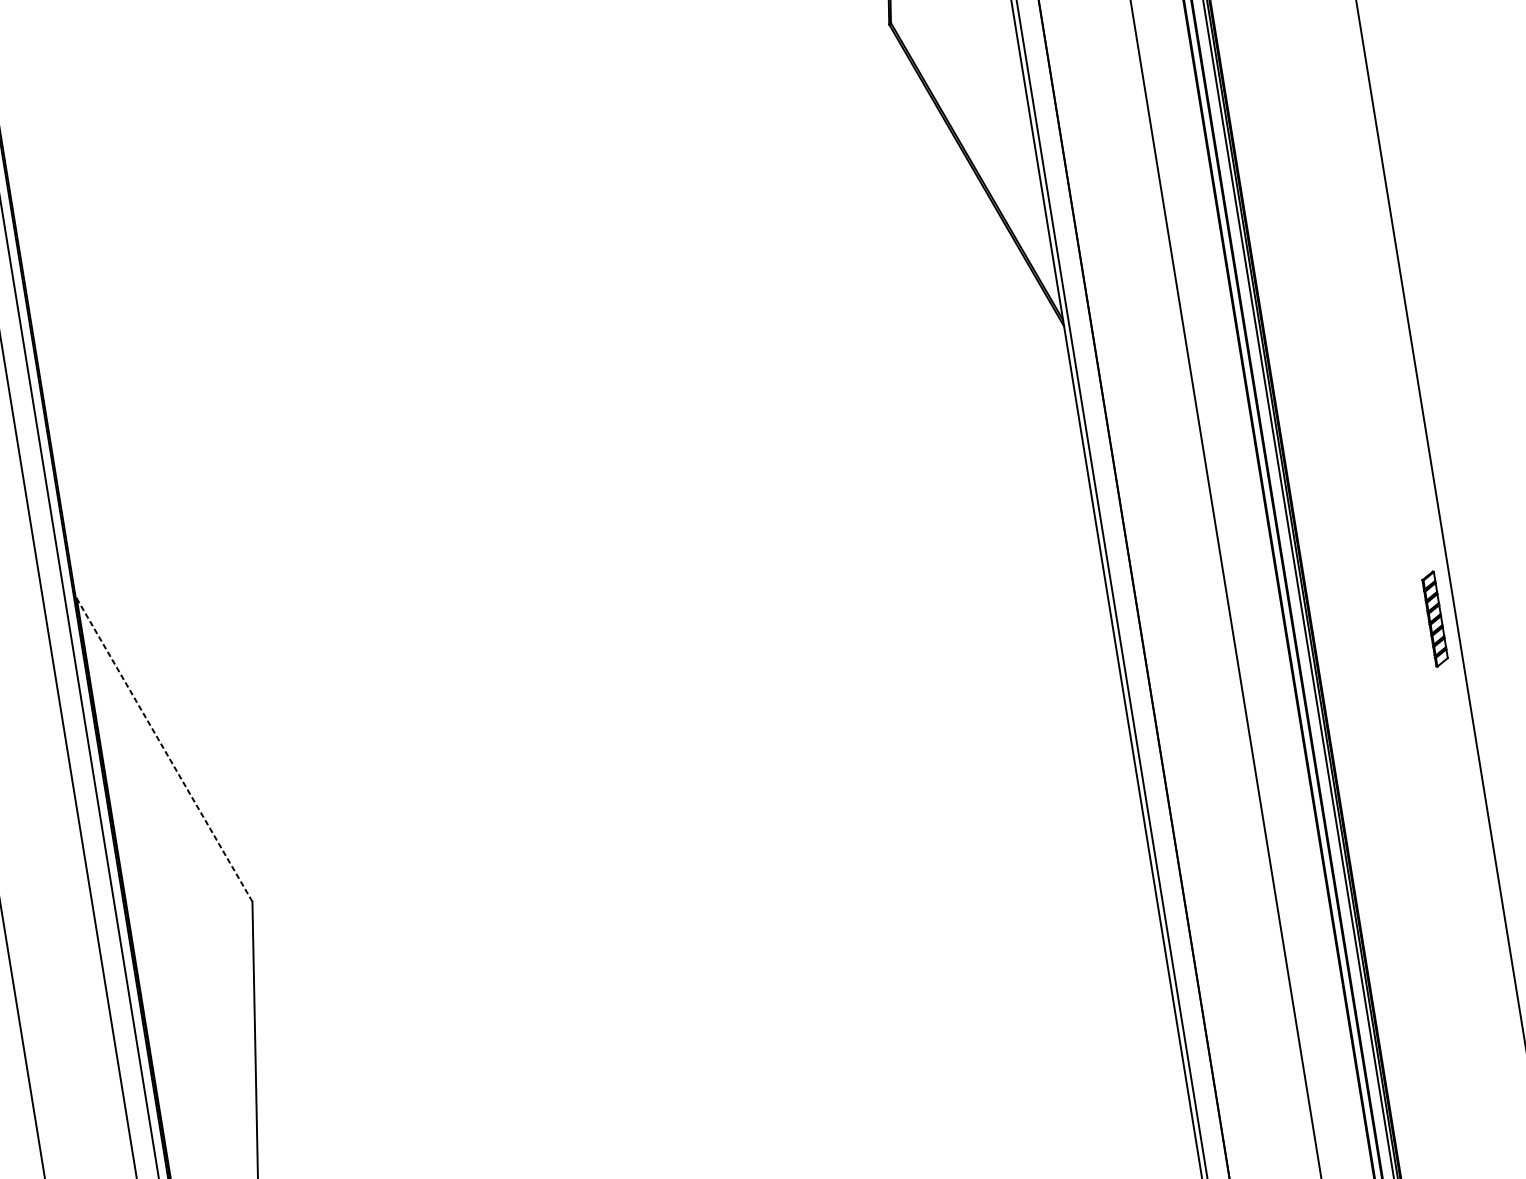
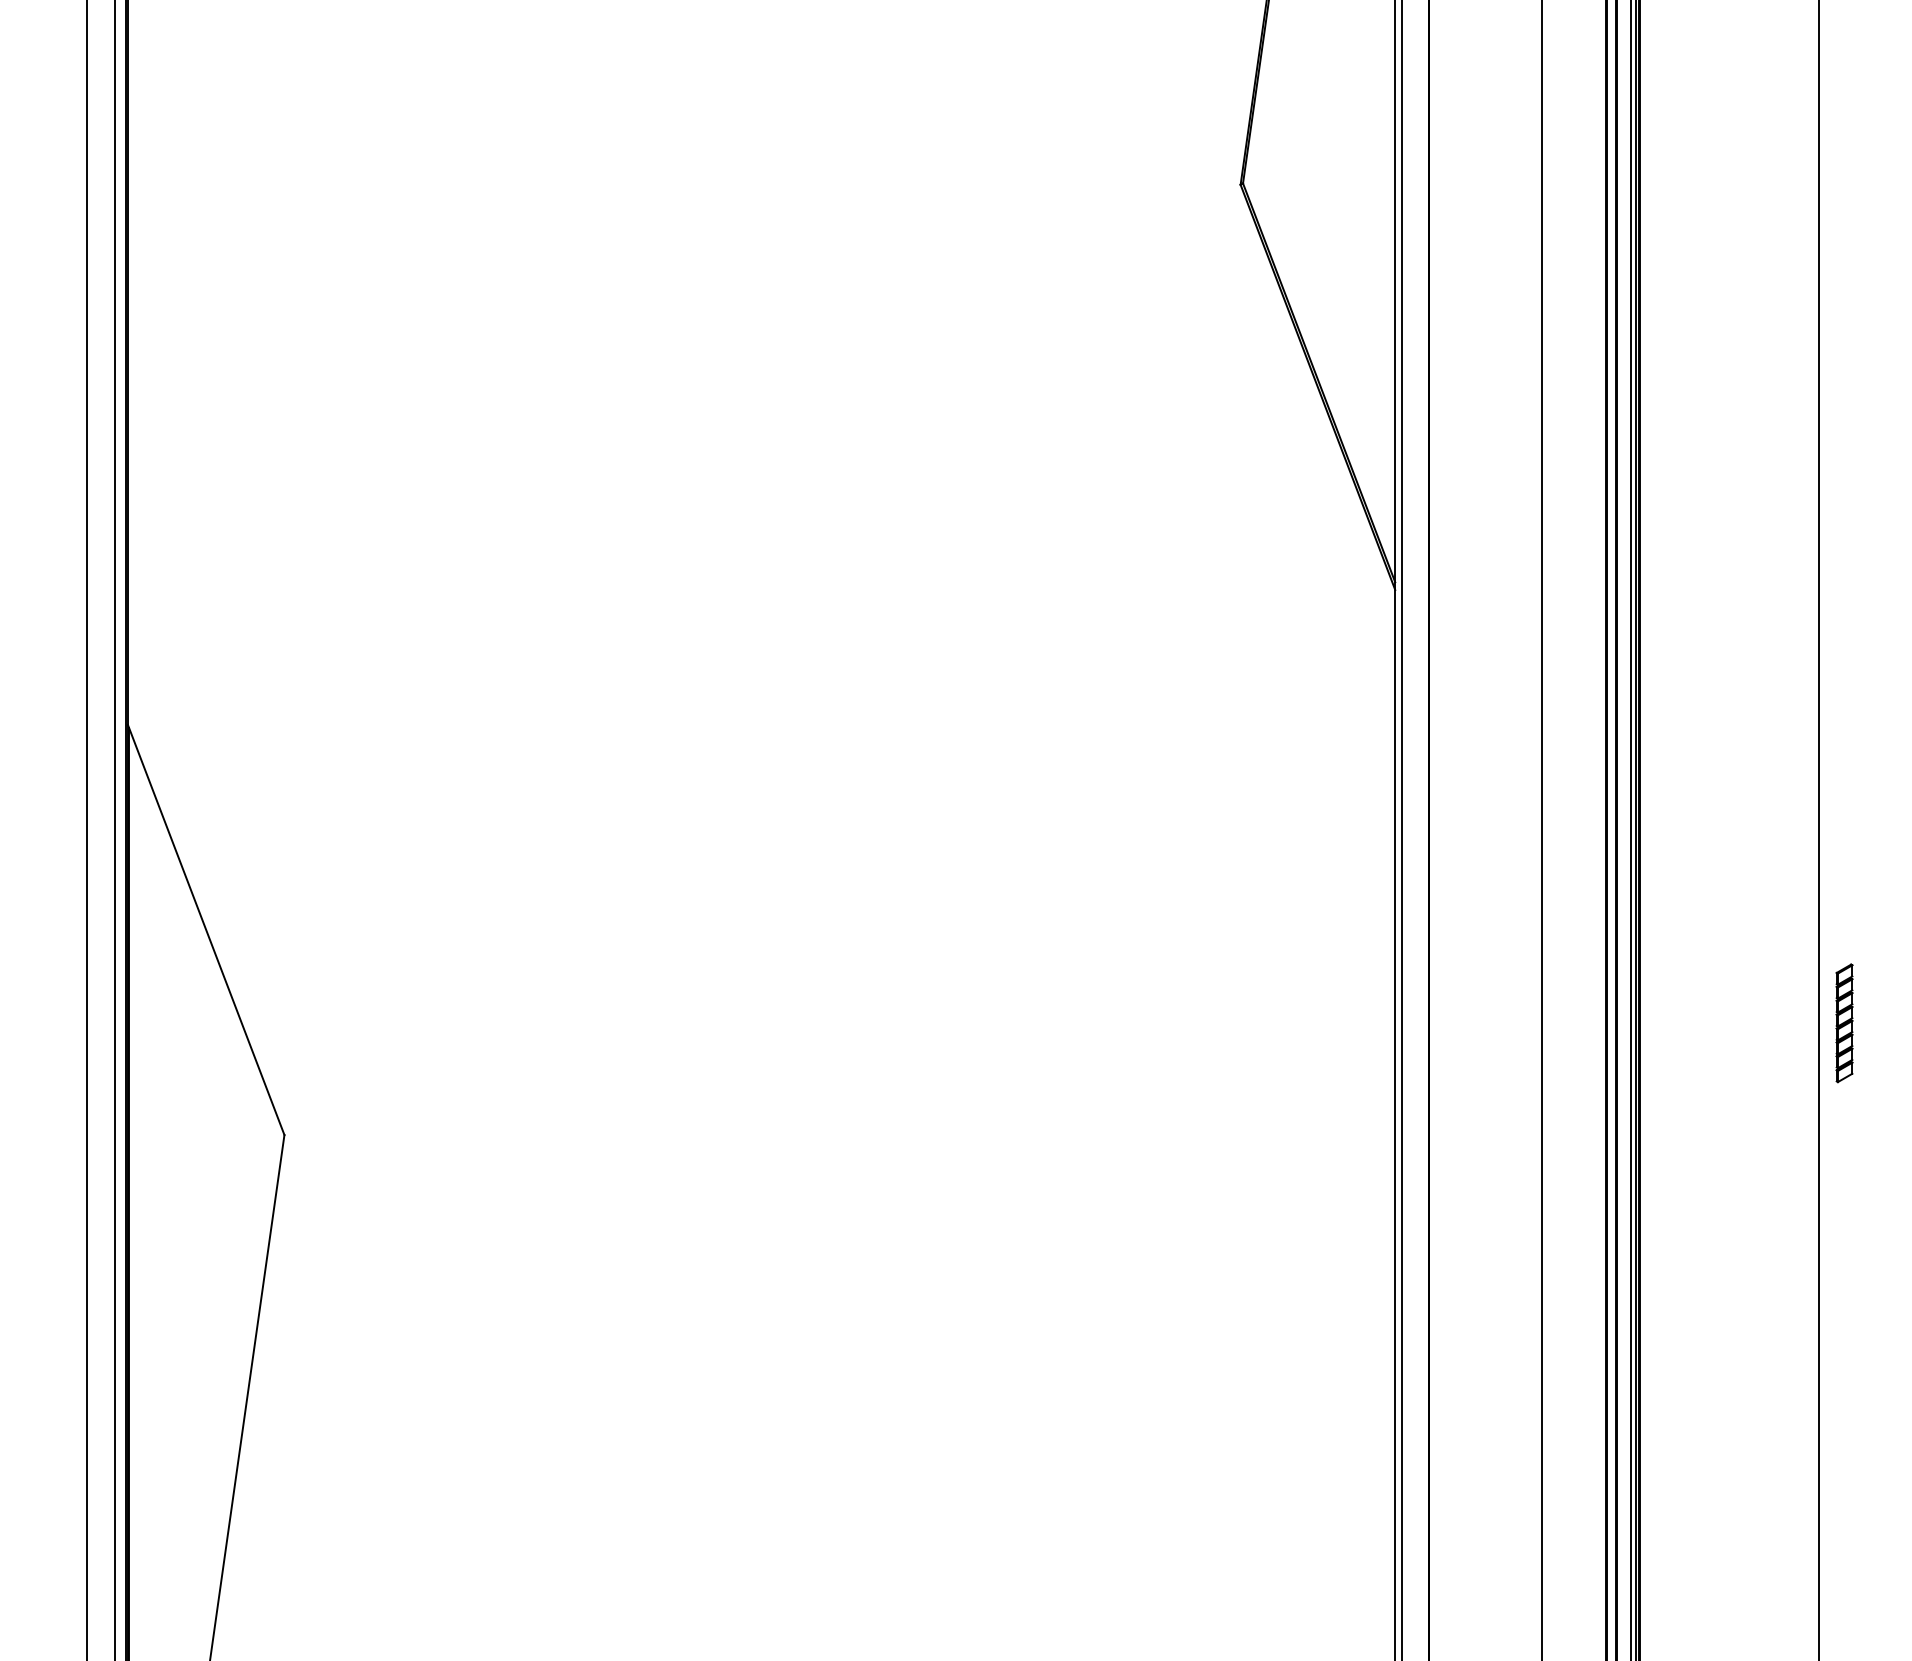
part: (1435, 619) -> (1844, 1023), moved
line: (164, 748) -> (206, 929), dashed -> solid

